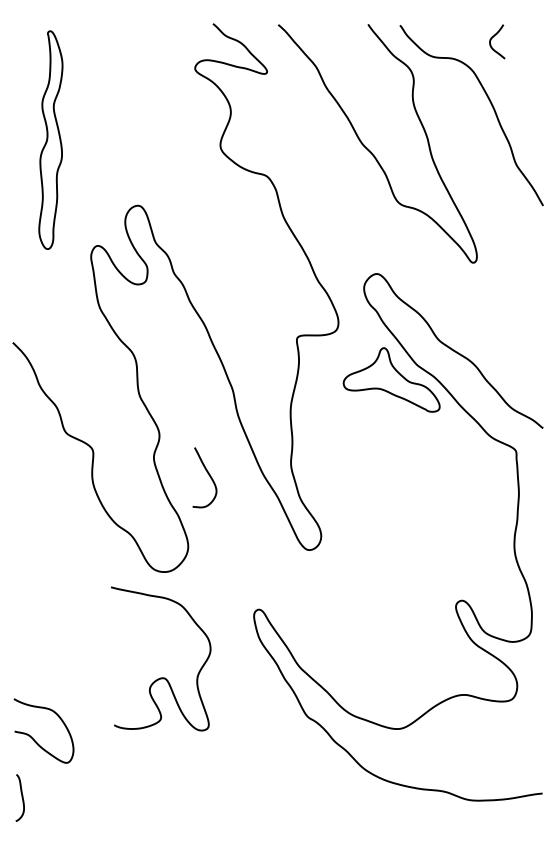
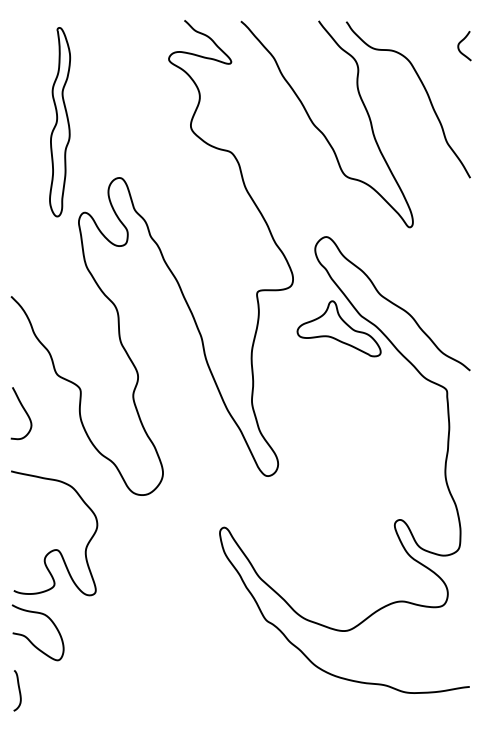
curve: (493, 37) -> (461, 42), moved
part: (51, 140) -> (60, 122), moved
curve: (208, 475) -> (24, 411), moved
curve: (161, 677) -> (54, 549), moved

